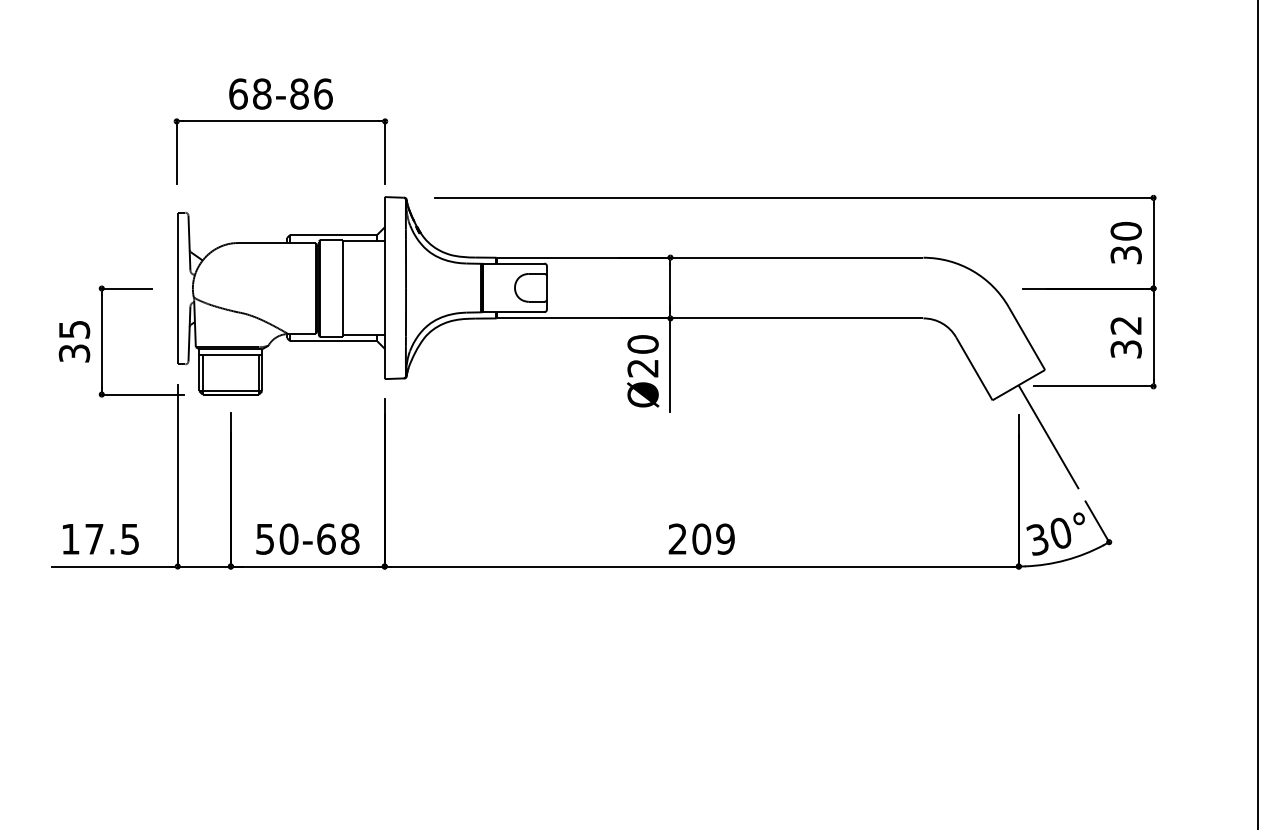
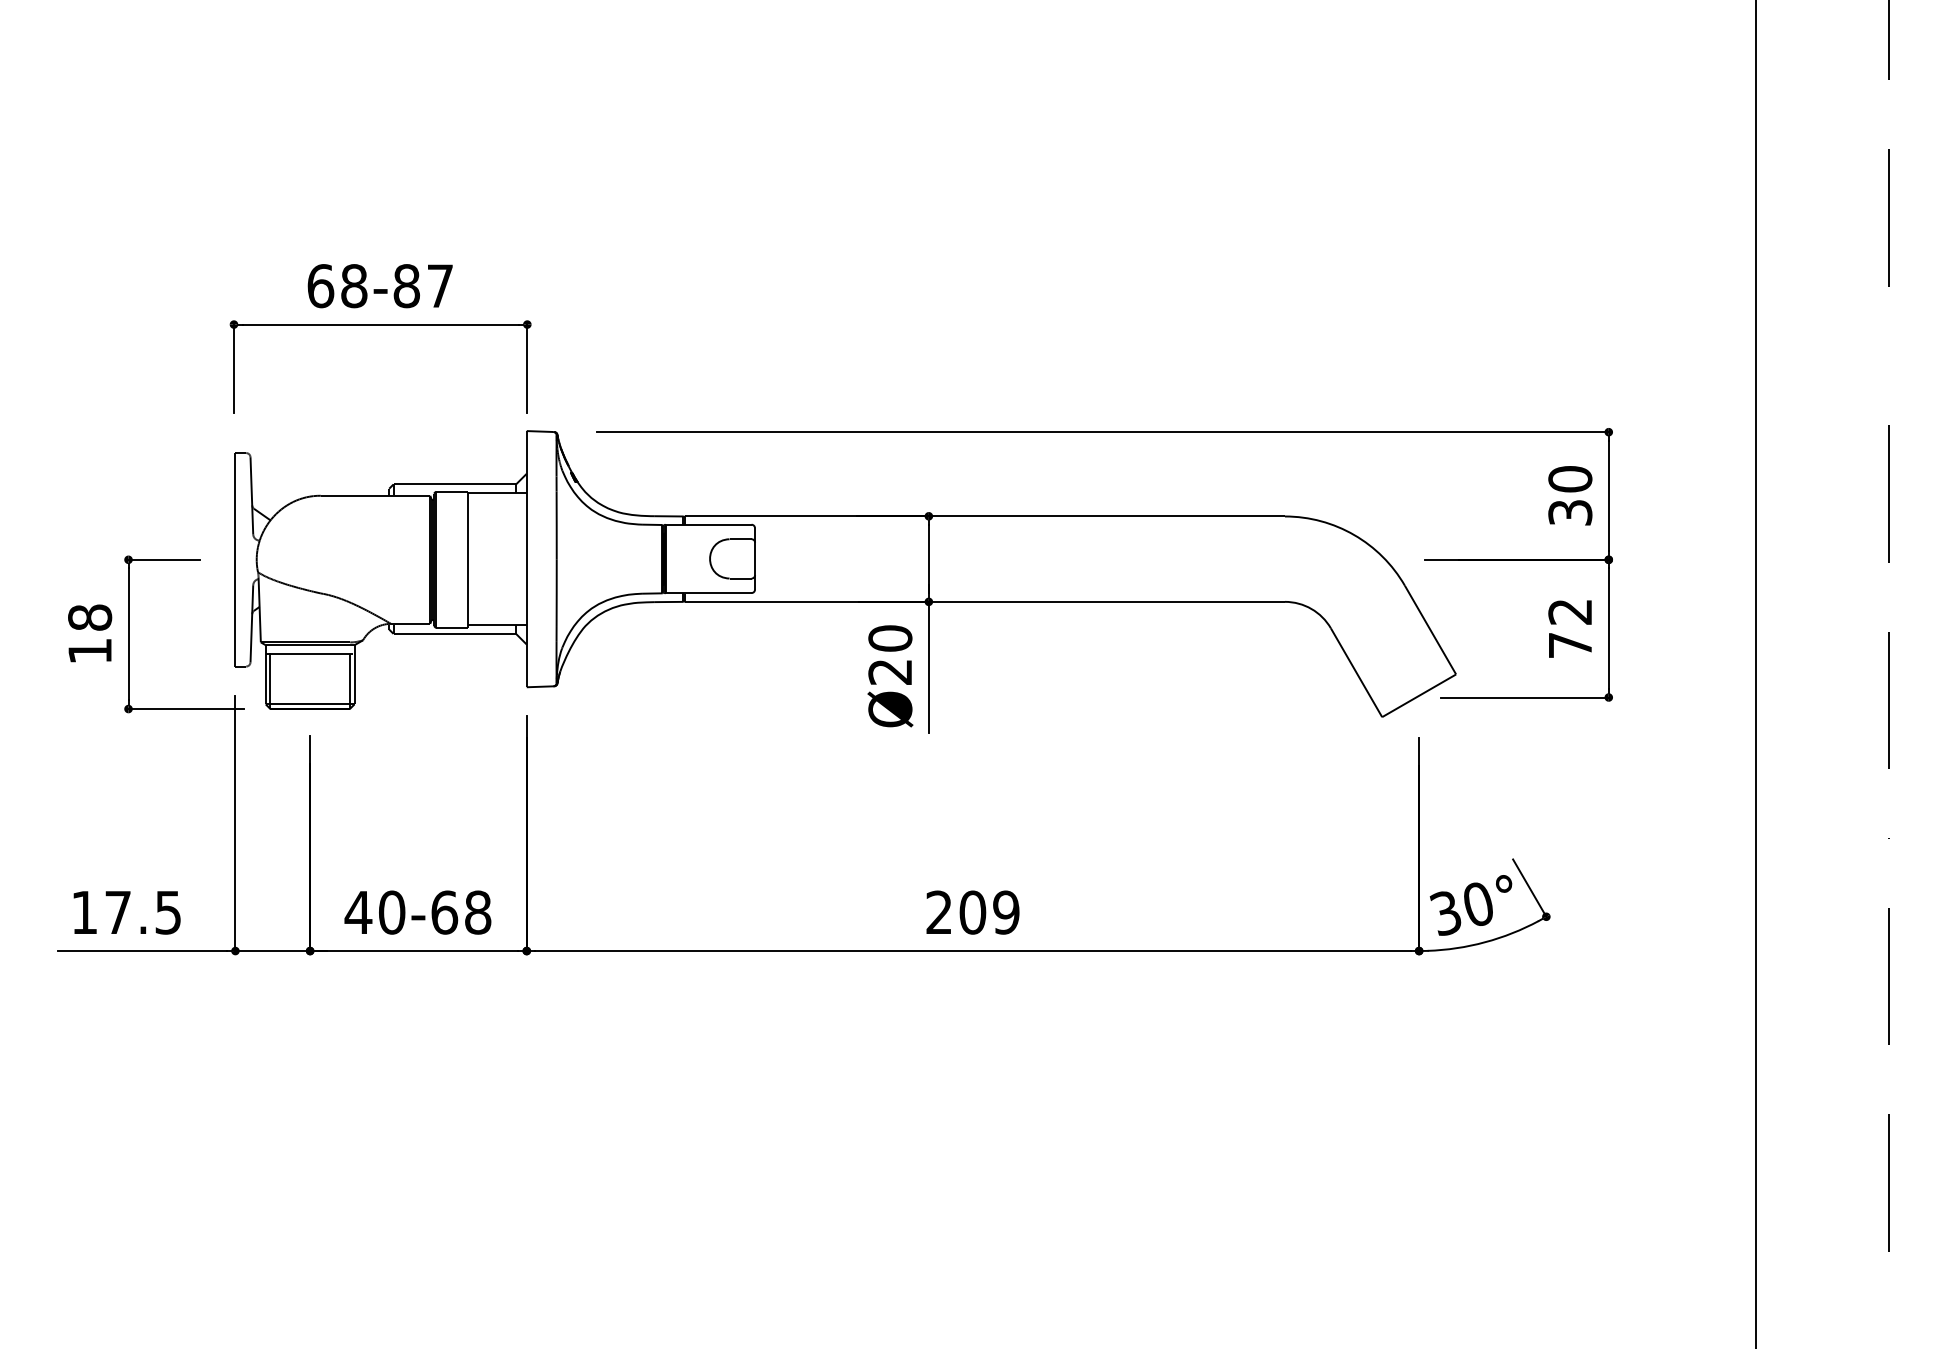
text: (323, 94) -> (440, 286), 68-86 -> 68-87
text: (74, 340) -> (90, 633), 35 -> 18
text: (1126, 349) -> (1570, 645), 32 -> 72
line: (1048, 436) -> (1460, 768), removed
text: (265, 539) -> (358, 912), 50-68 -> 40-68

